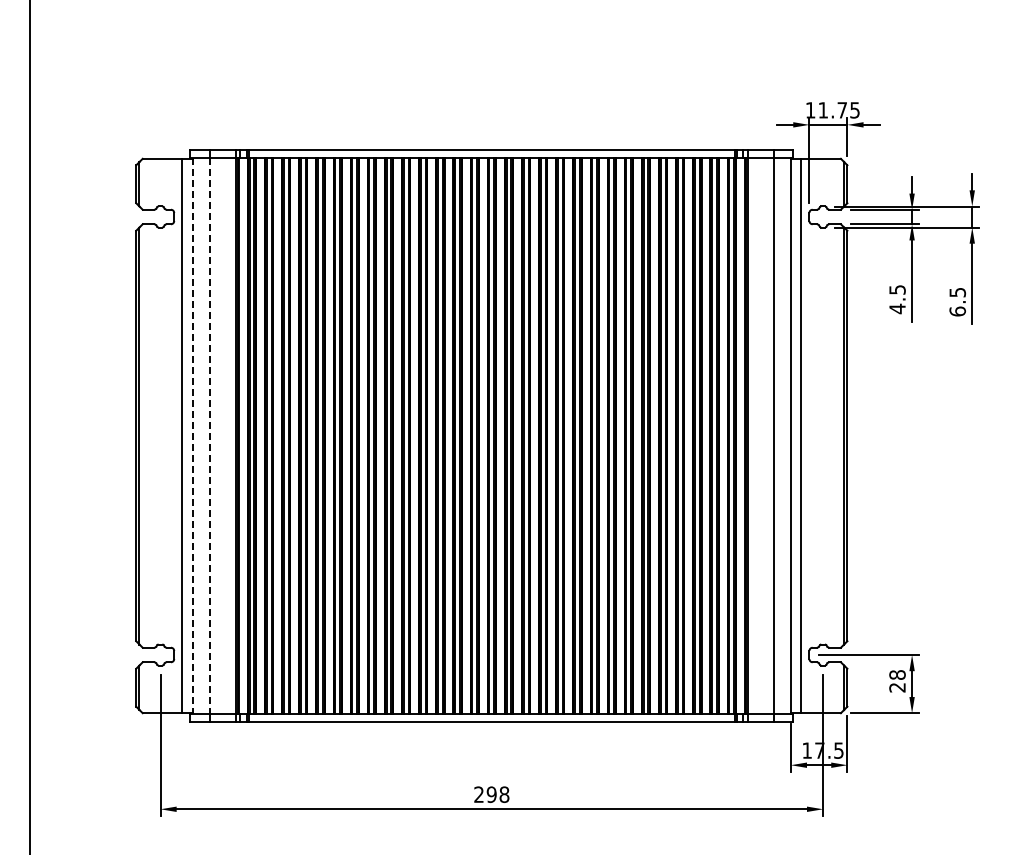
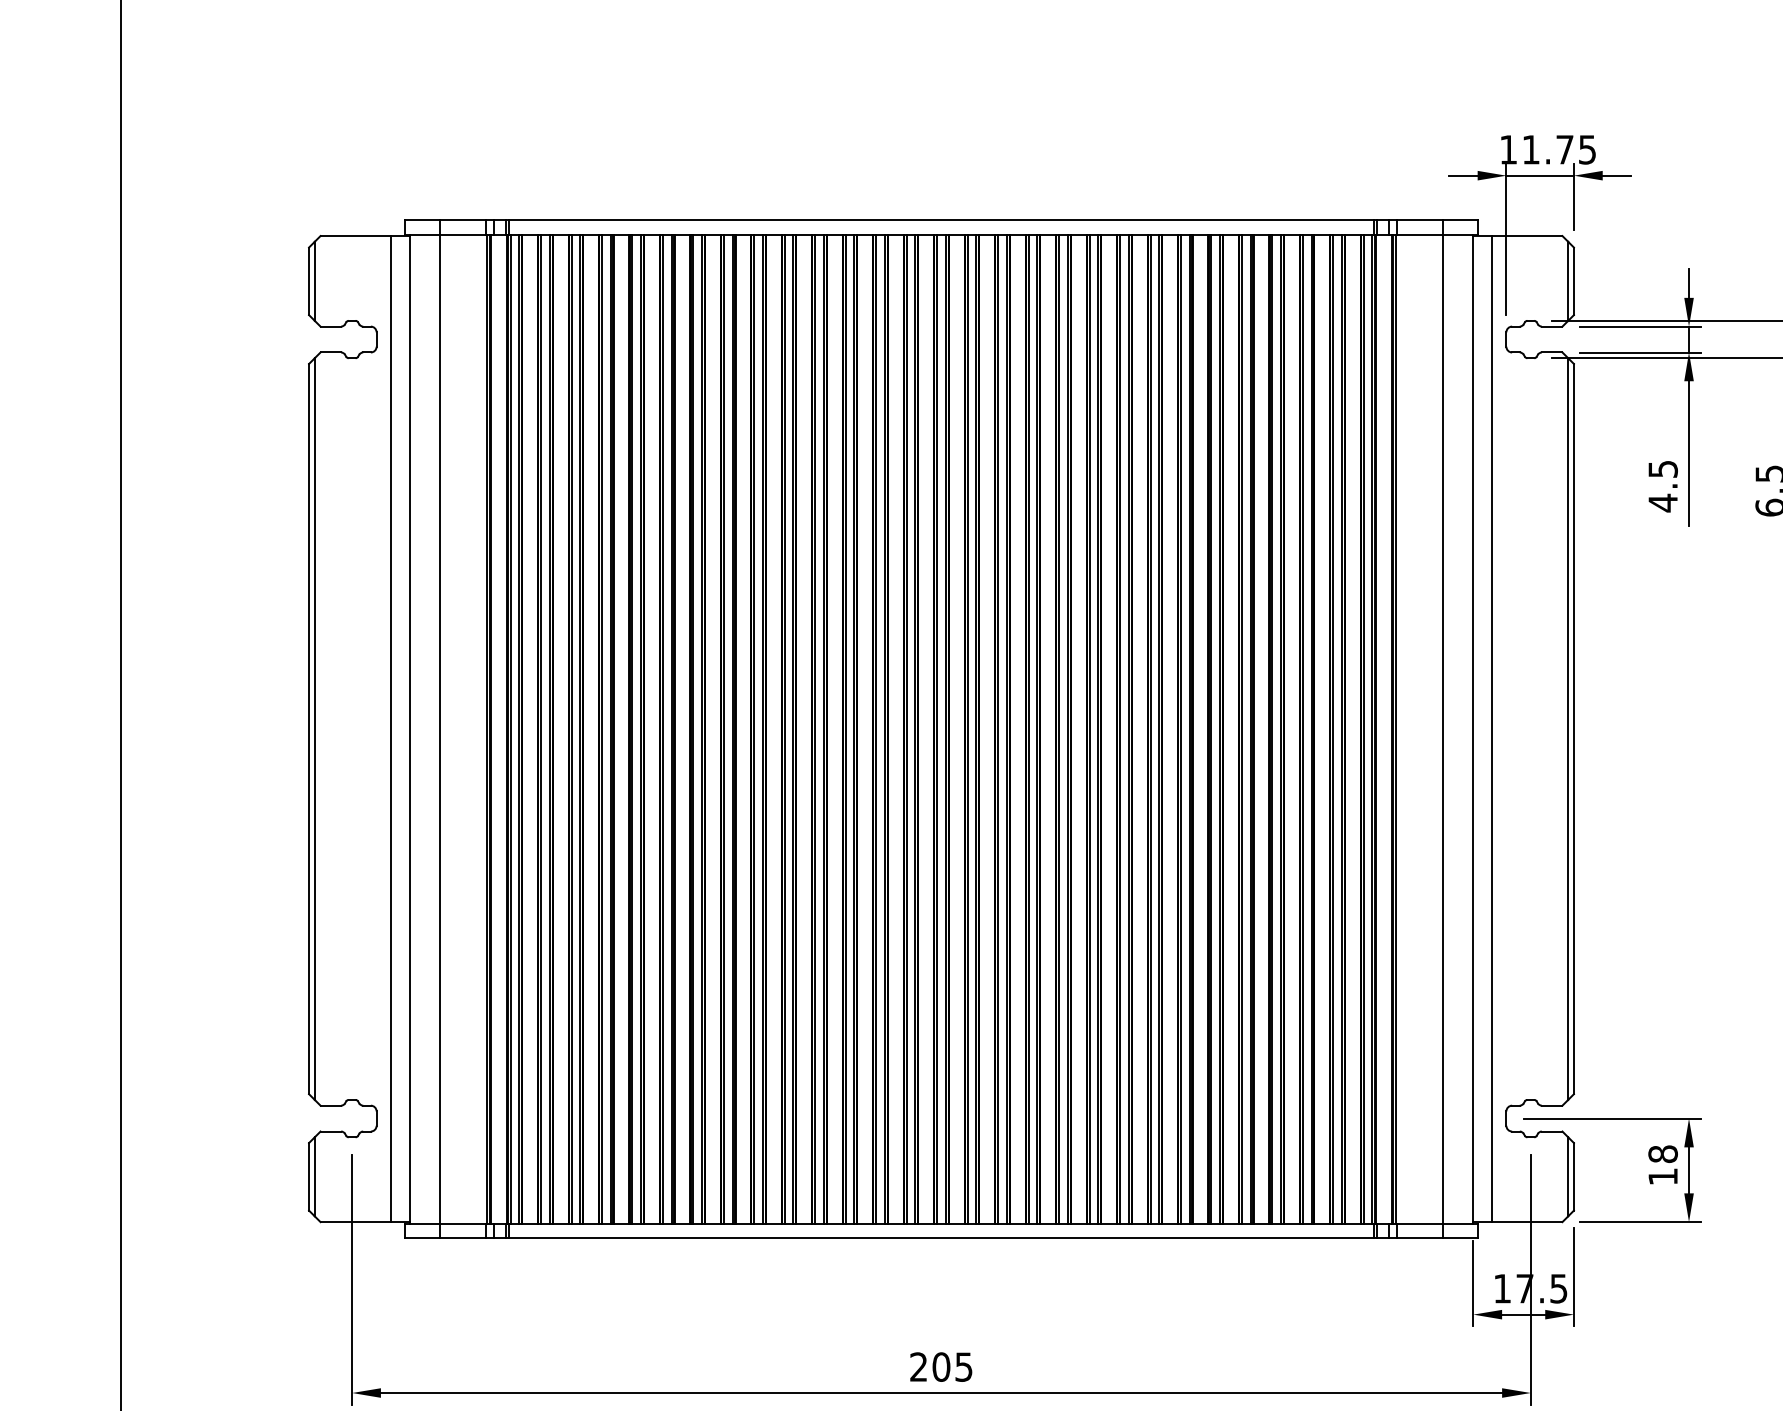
line: (192, 436) -> (409, 729), dashed -> solid
line: (210, 436) -> (441, 729), dashed -> solid
text: (897, 687) -> (1663, 1176), 28 -> 18
text: (497, 794) -> (951, 1366), 298 -> 205

